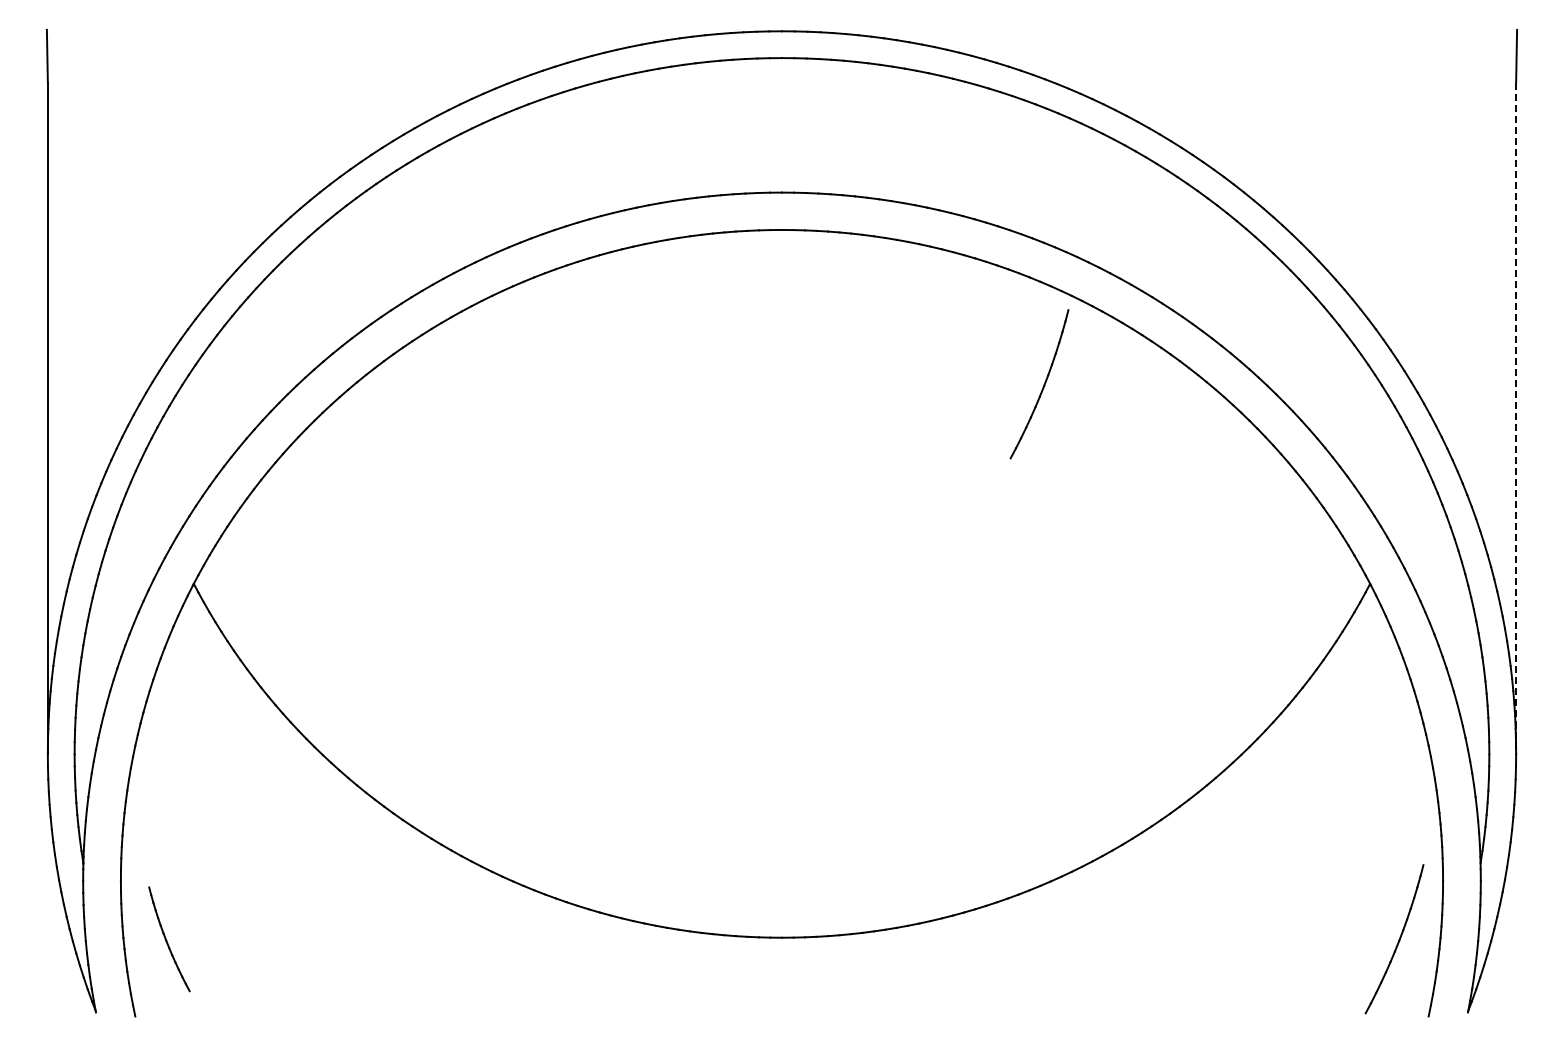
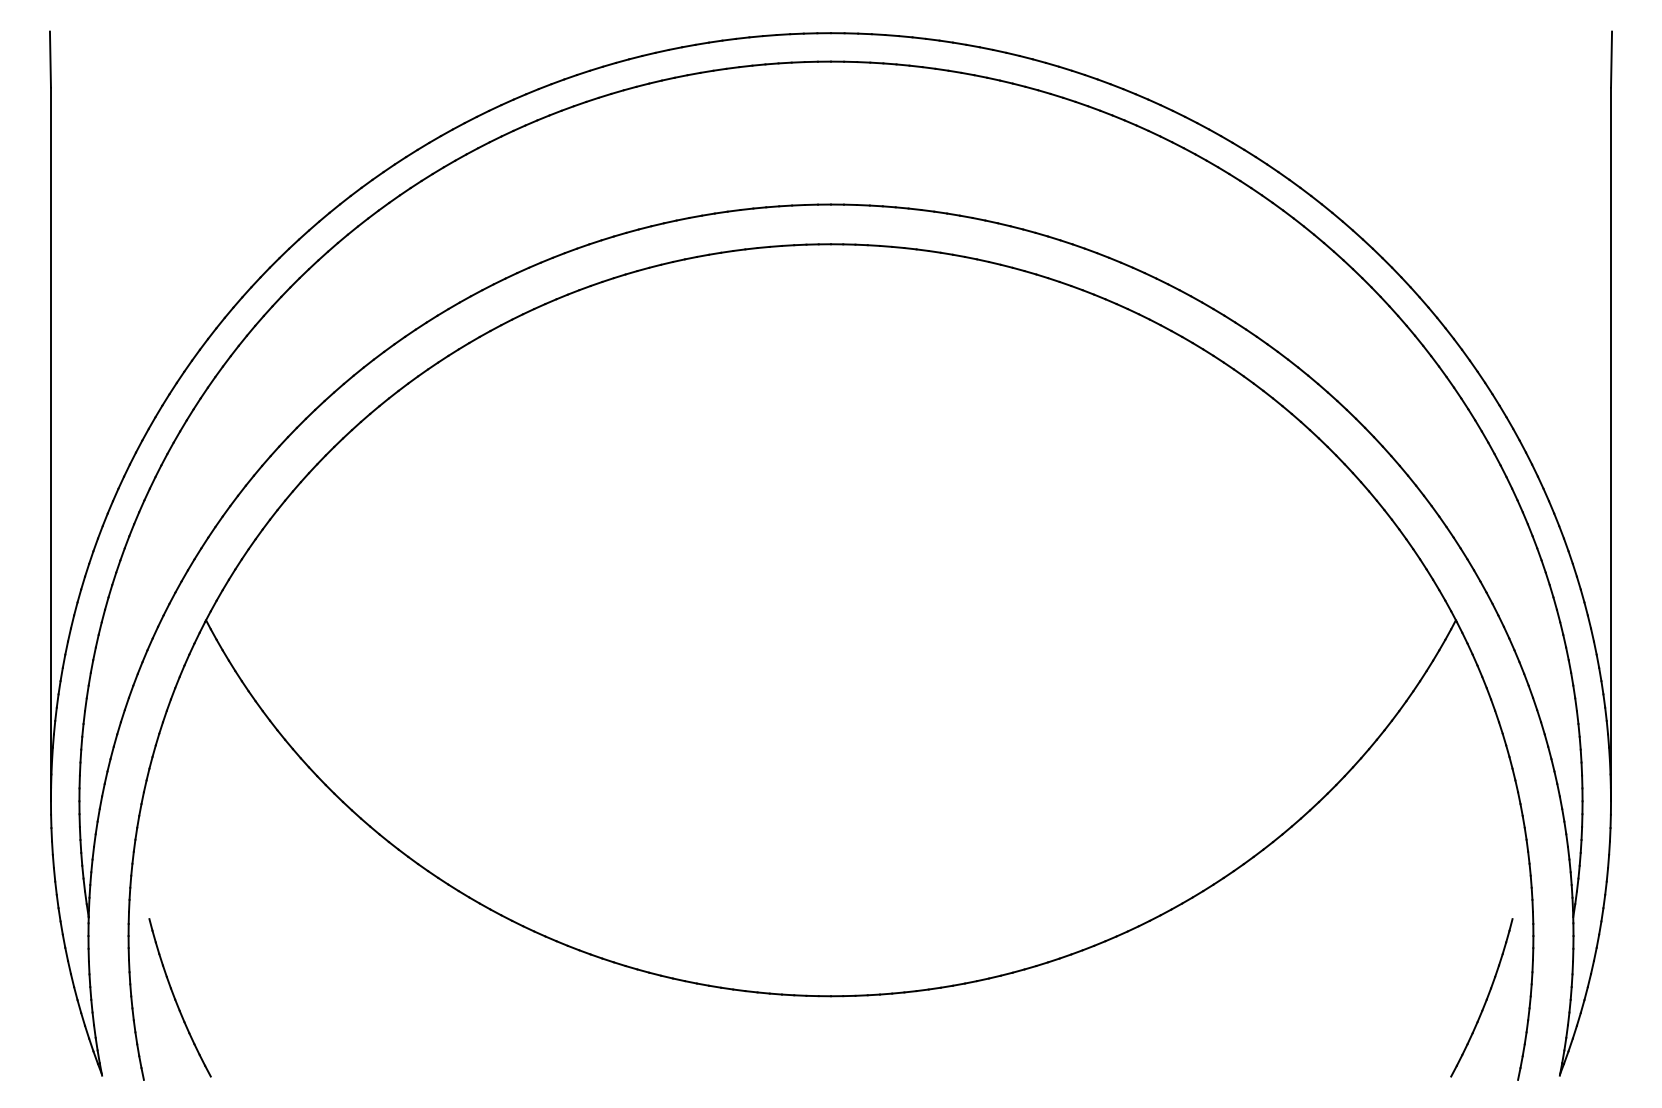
part: (1039, 384) -> (1104, 408), removed
line: (1516, 418) -> (1611, 444), dashed -> solid
part: (169, 939) -> (180, 998), size x1.43

